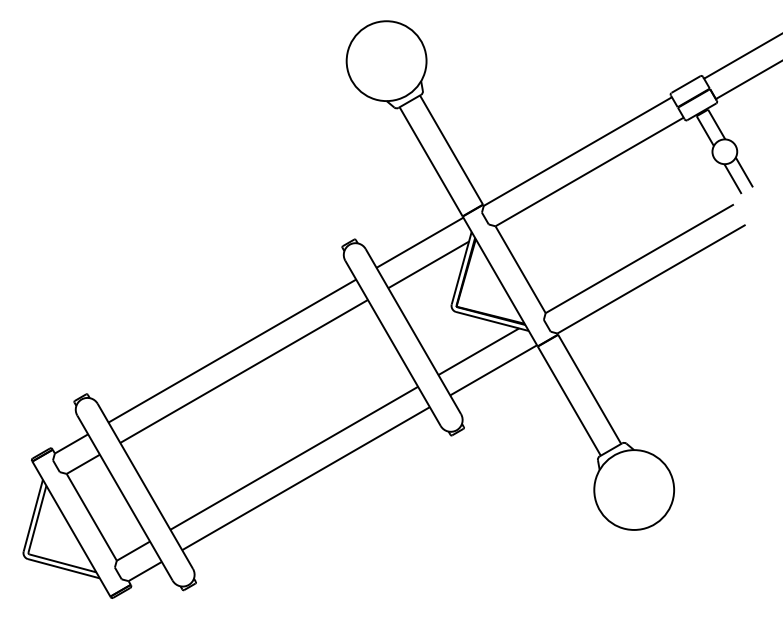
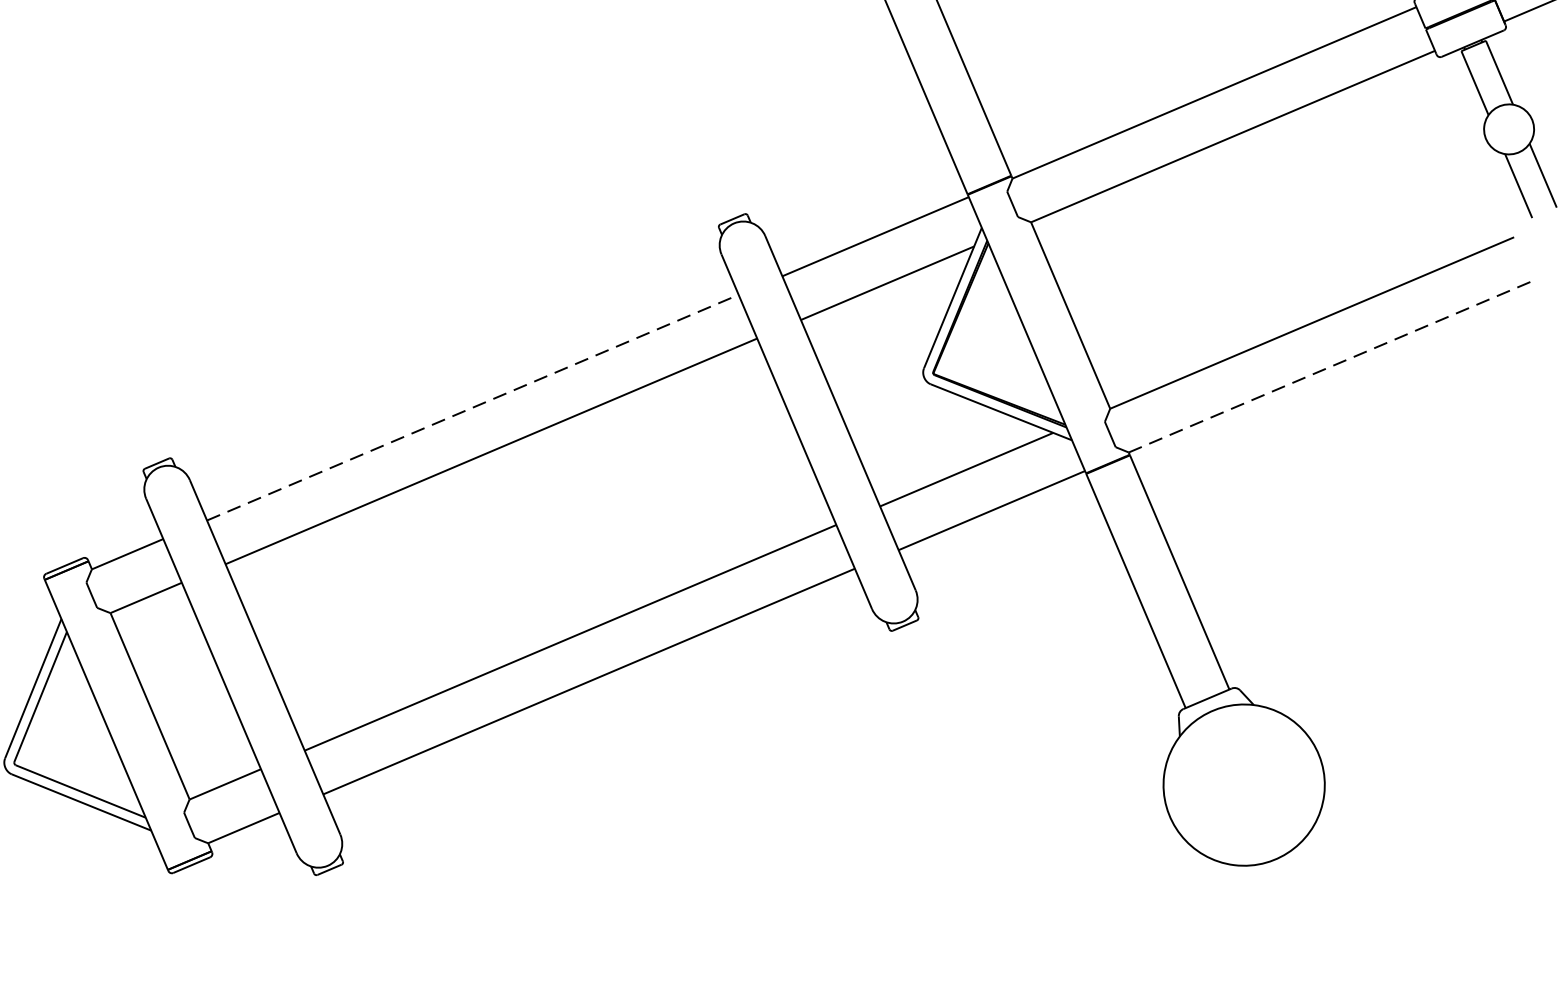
line: (651, 279) -> (1330, 367), solid -> dashed
line: (232, 351) -> (473, 408), solid -> dashed

